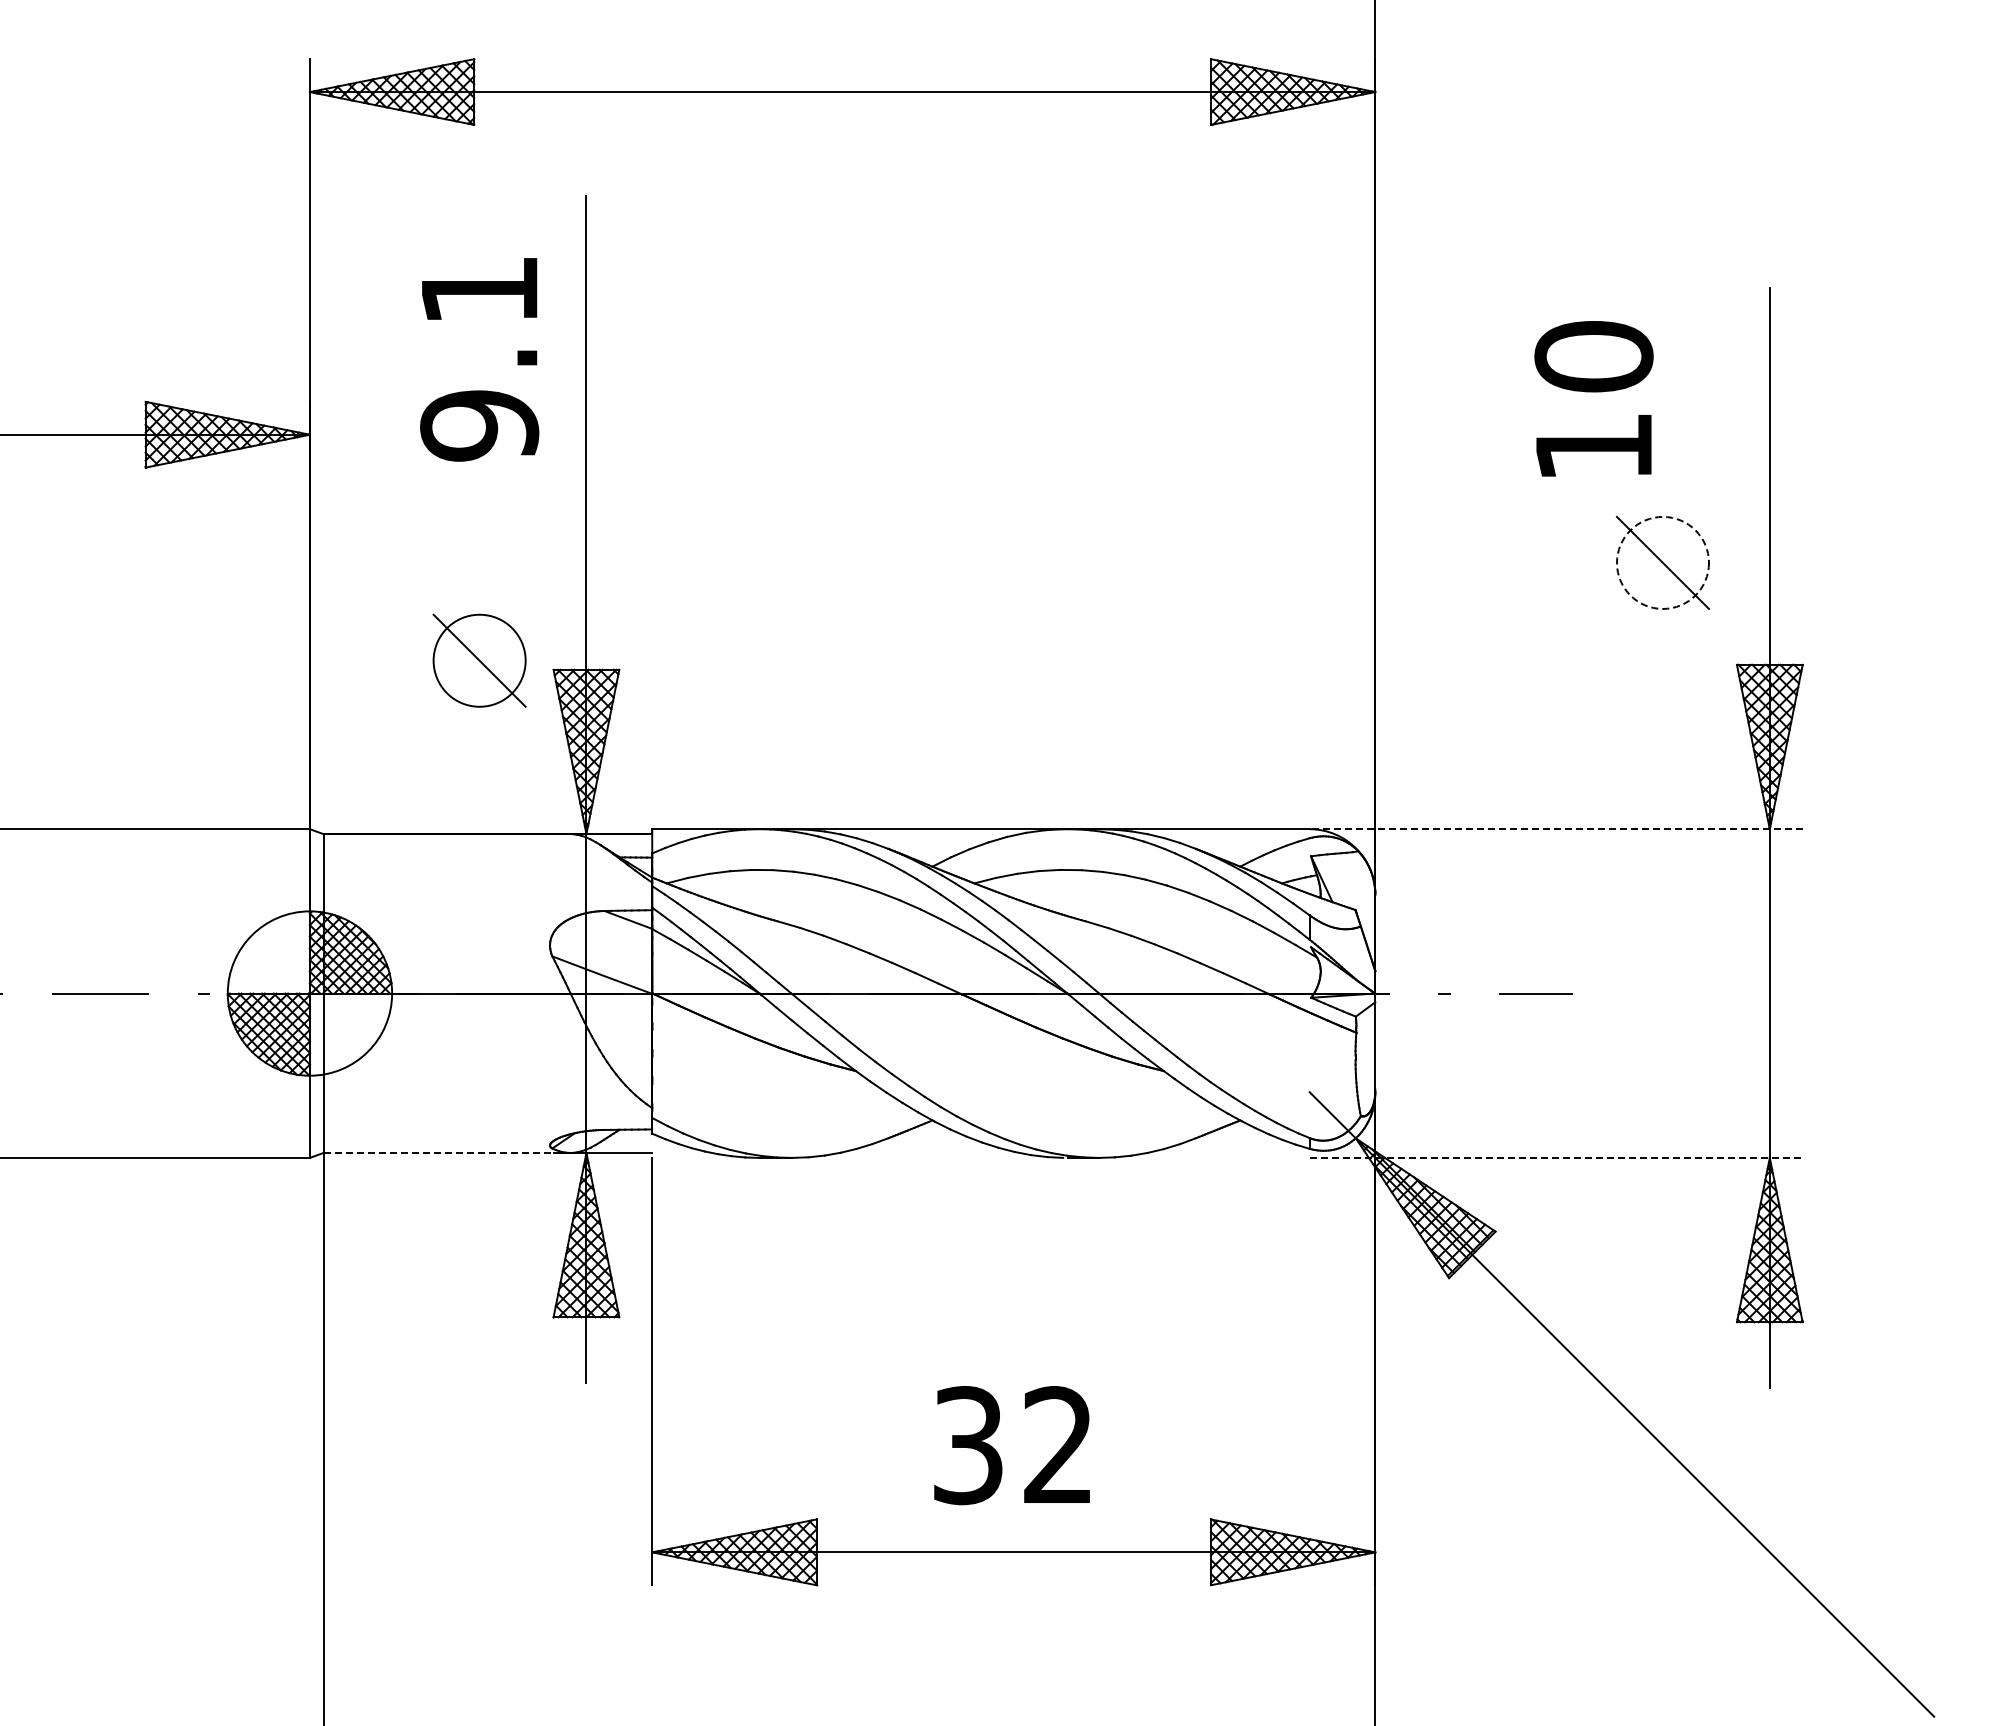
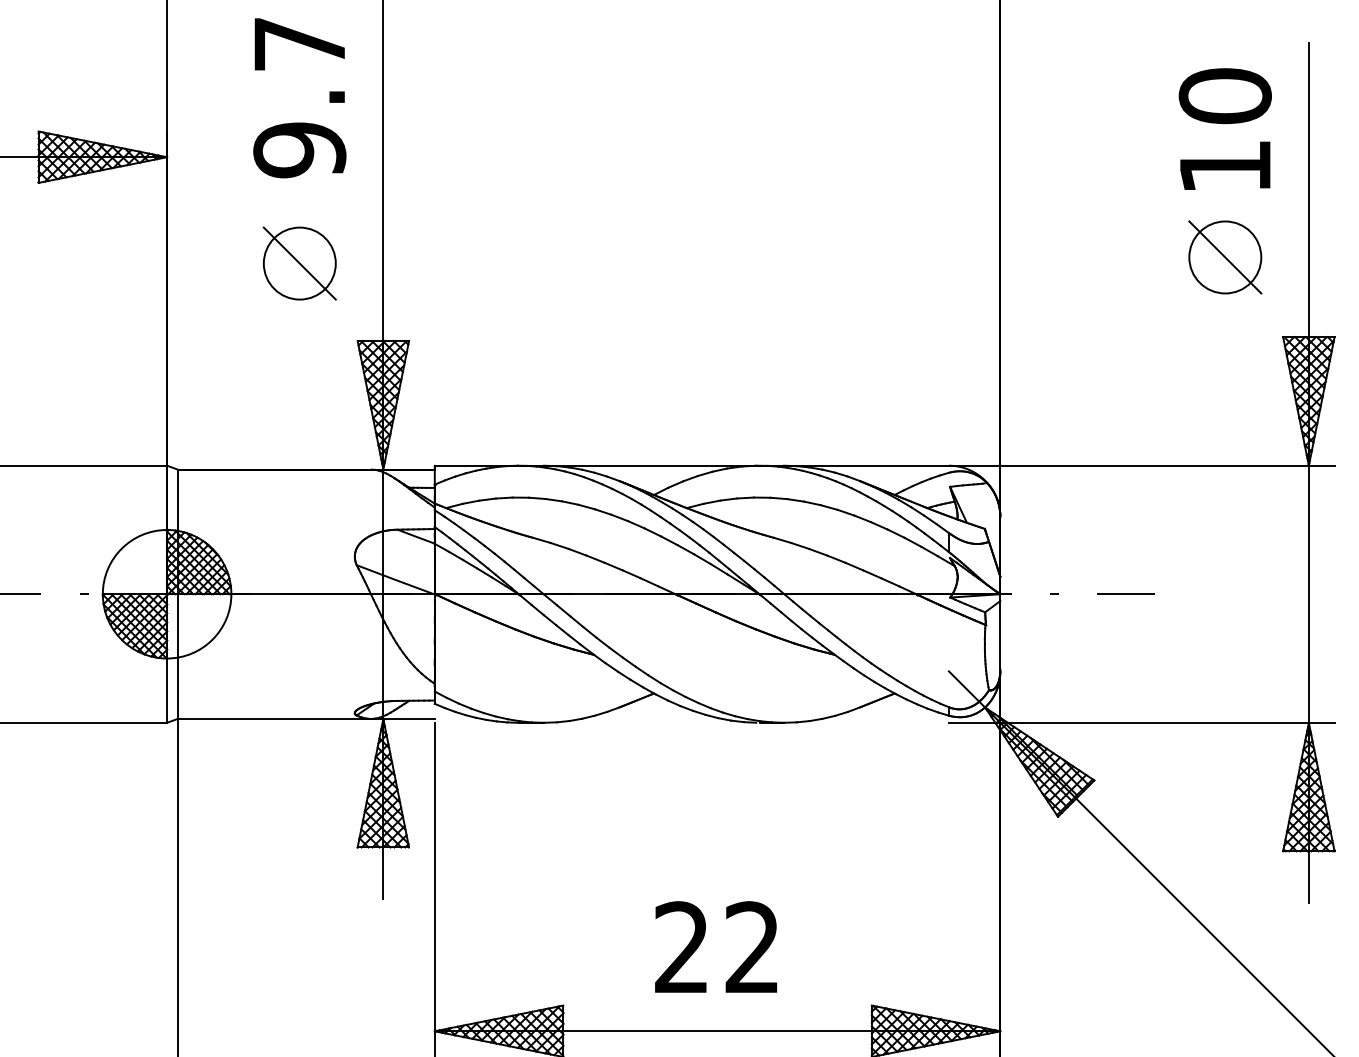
text: (479, 290) -> (299, 44), 9.1 -> 9.7
text: (1593, 398) -> (1224, 128), moved
circle: (1662, 562) -> (1224, 257), dashed -> solid
part: (479, 660) -> (299, 263), moved
line: (1556, 829) -> (1142, 465), dashed -> solid
line: (447, 1152) -> (274, 718), dashed -> solid
line: (1556, 1157) -> (1142, 722), dashed -> solid
text: (967, 1445) -> (681, 947), 32 -> 22

